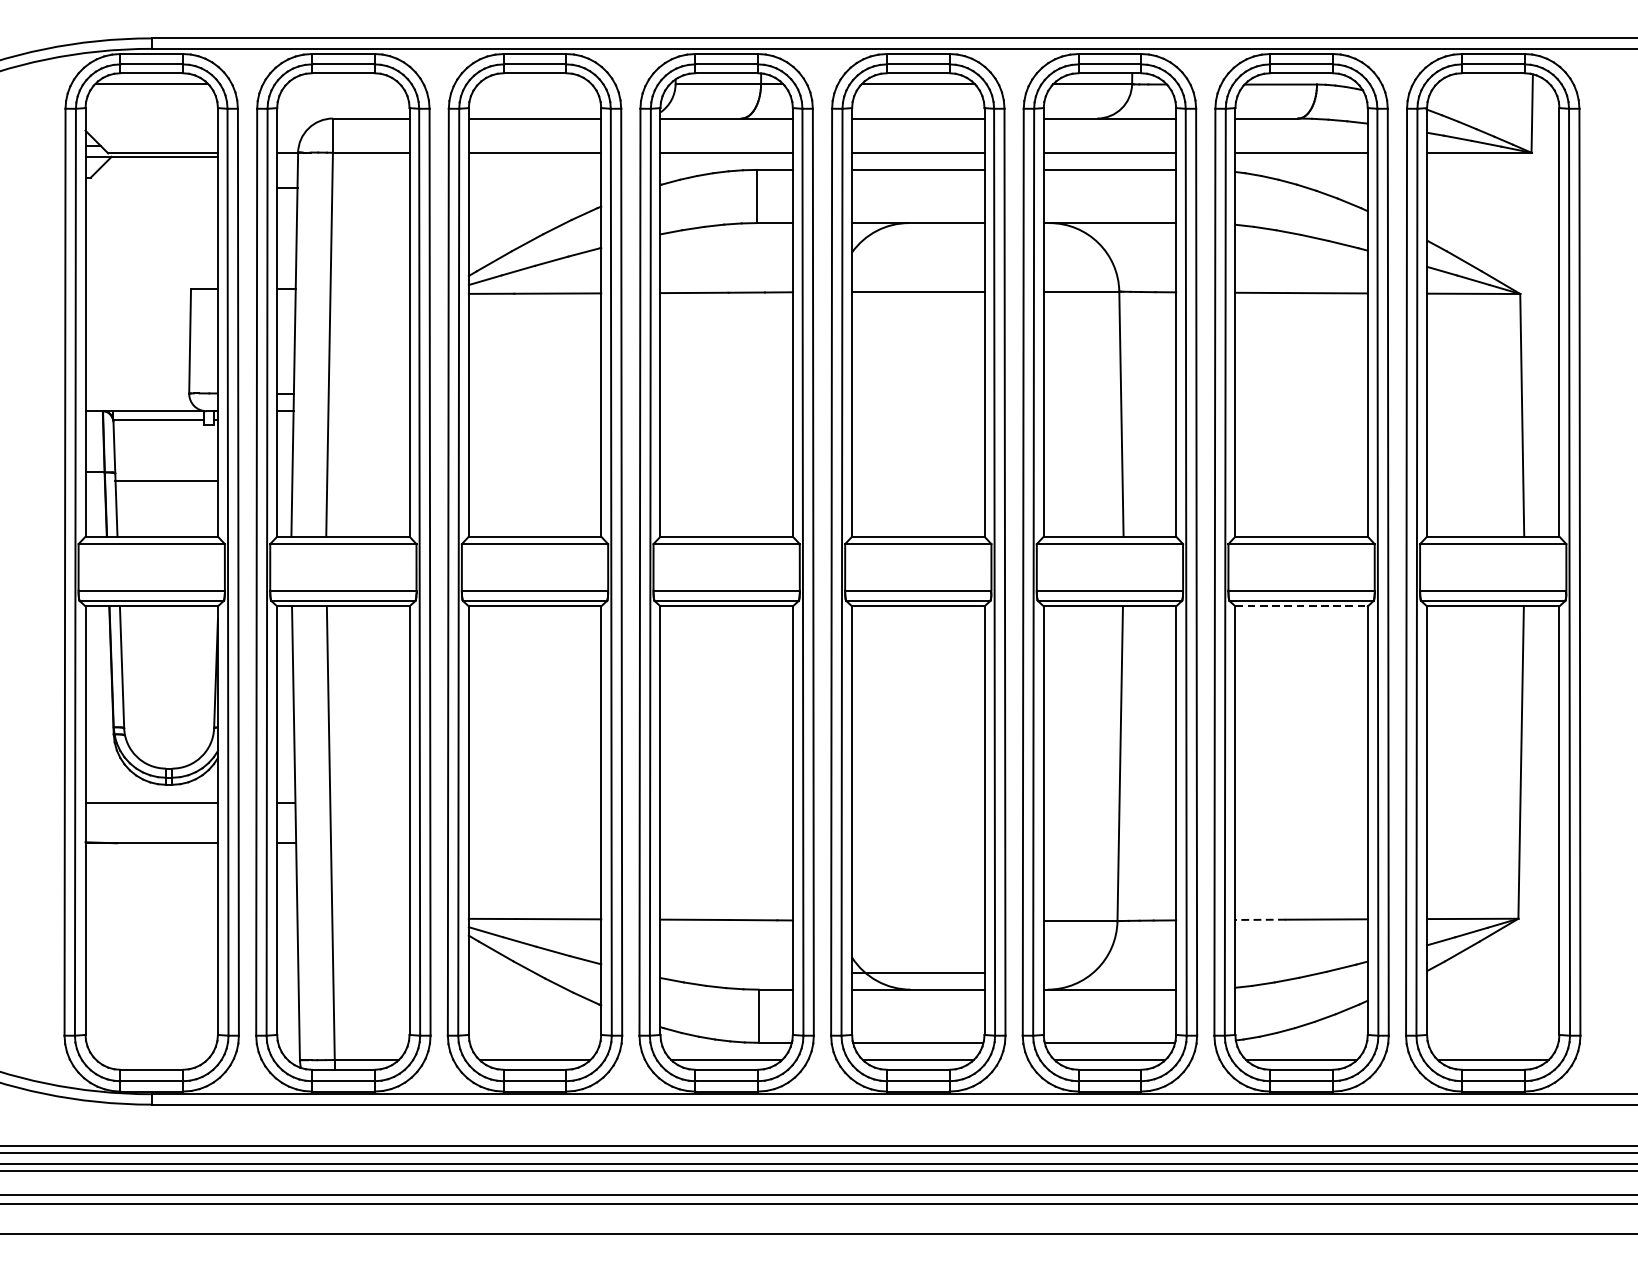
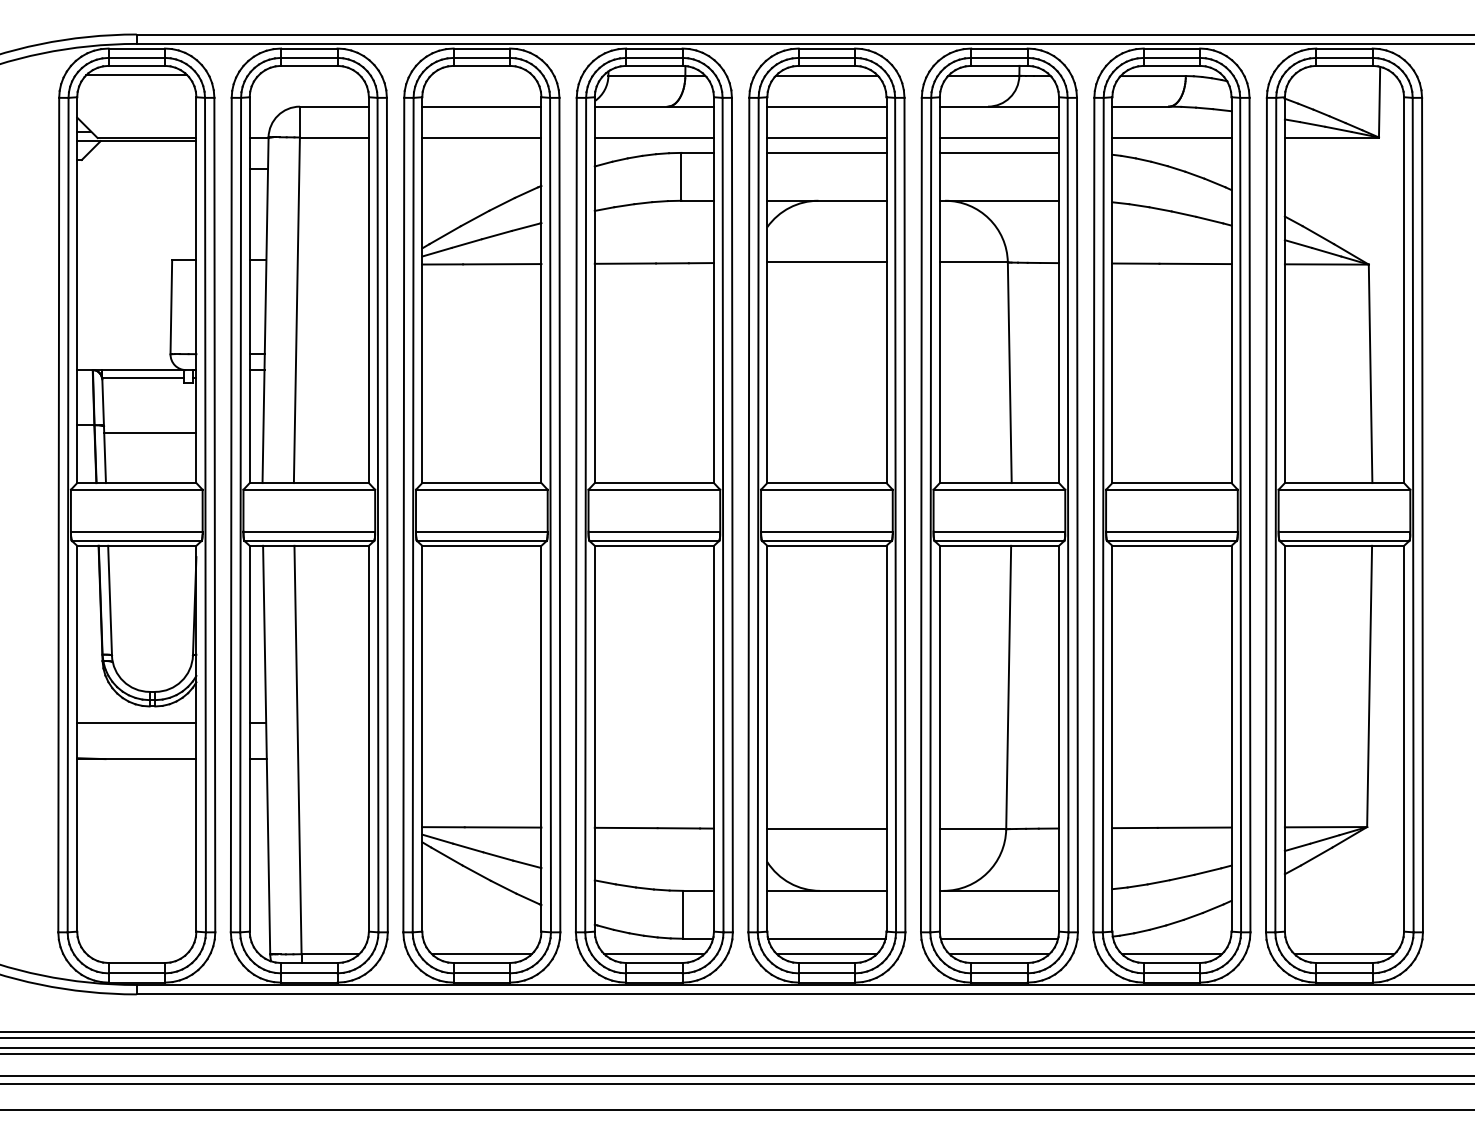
line: (1301, 606) -> (1171, 545), dashed -> solid
line: (1261, 920) -> (1135, 828), dashed -> solid
line: (917, 973) -> (826, 829), moved

